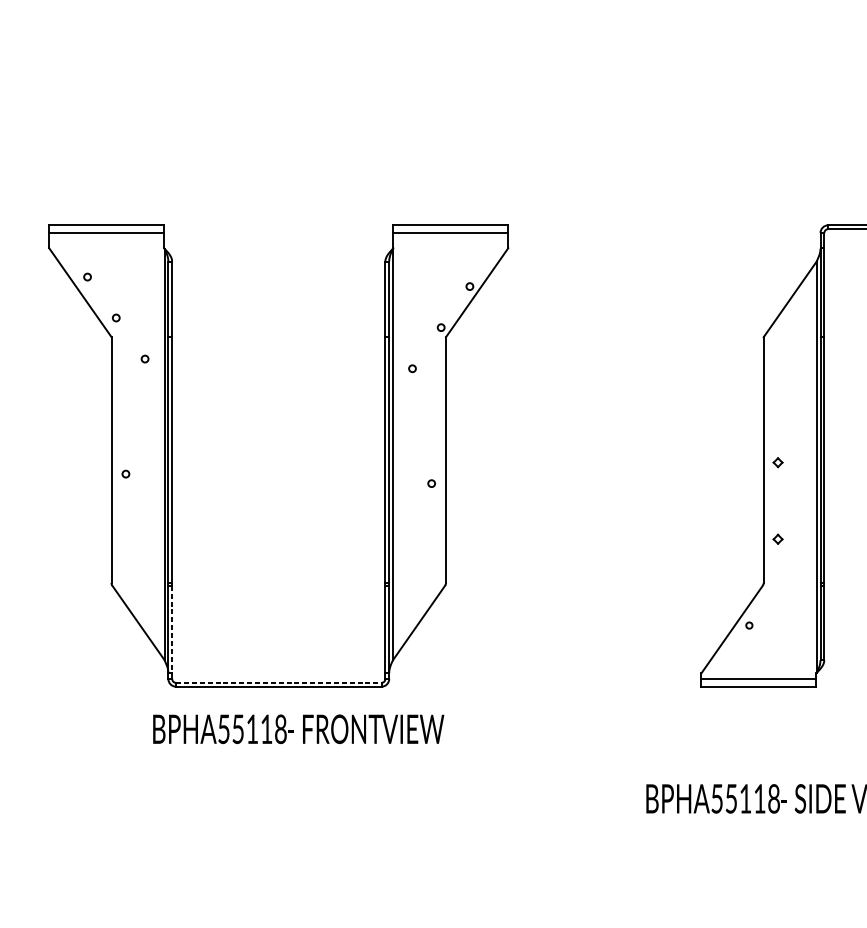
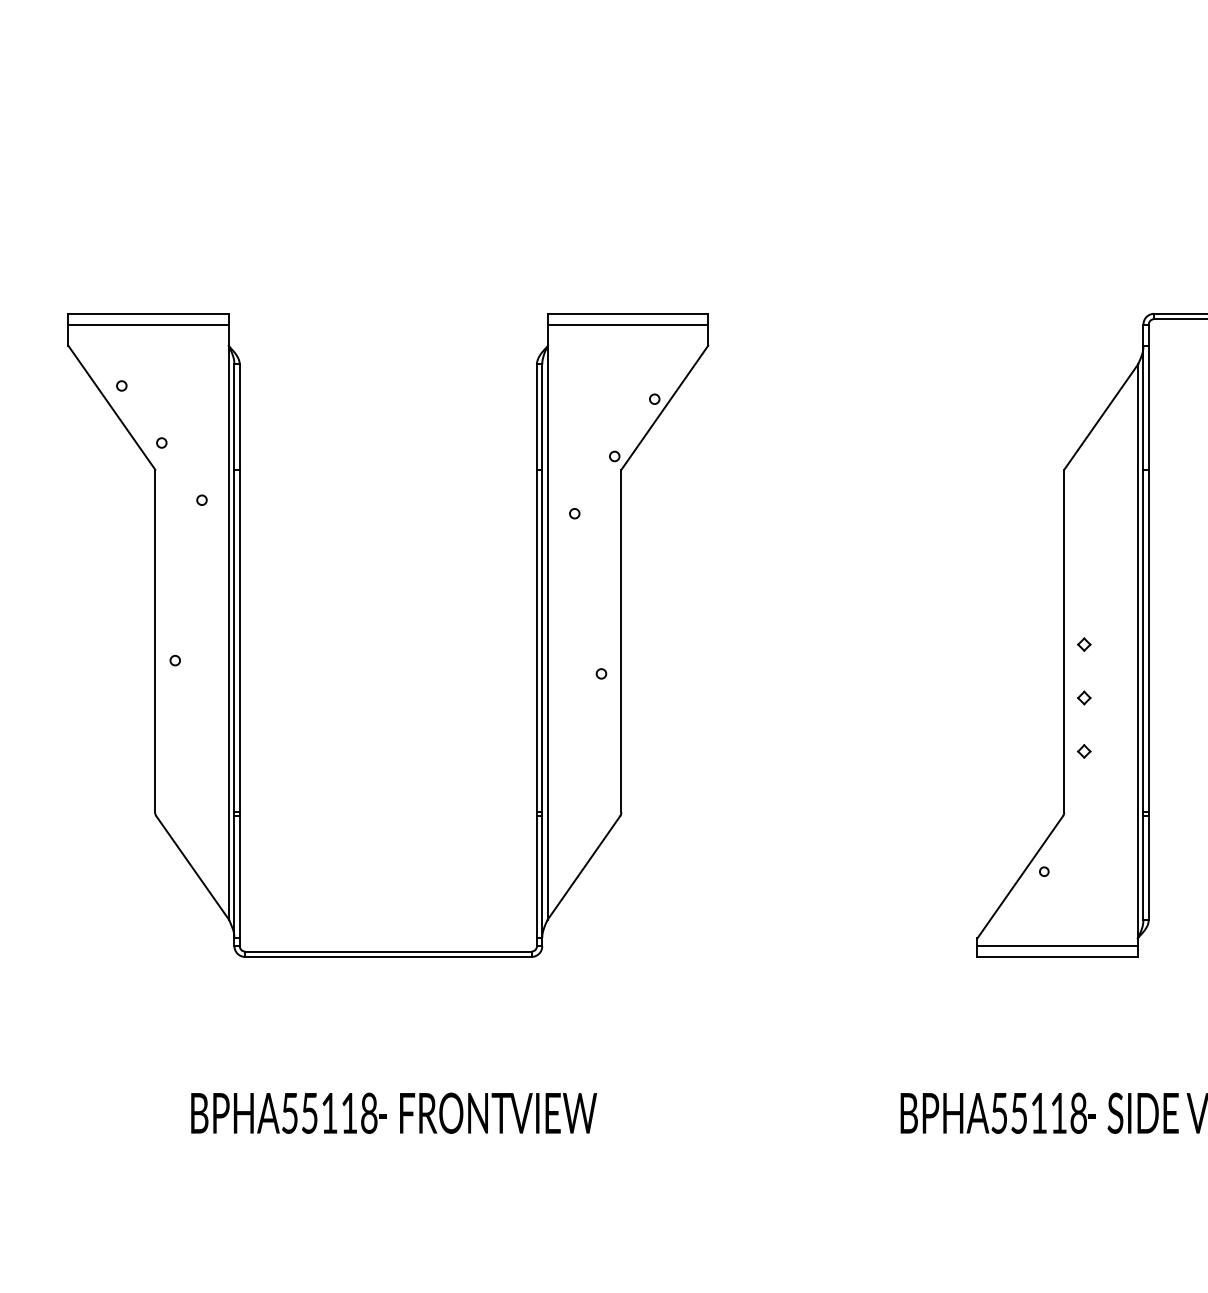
part: (778, 500) -> (1084, 697), added
line: (172, 629) -> (239, 877), dashed -> solid
line: (278, 682) -> (388, 951), dashed -> solid
text: (298, 728) -> (393, 1112), moved

